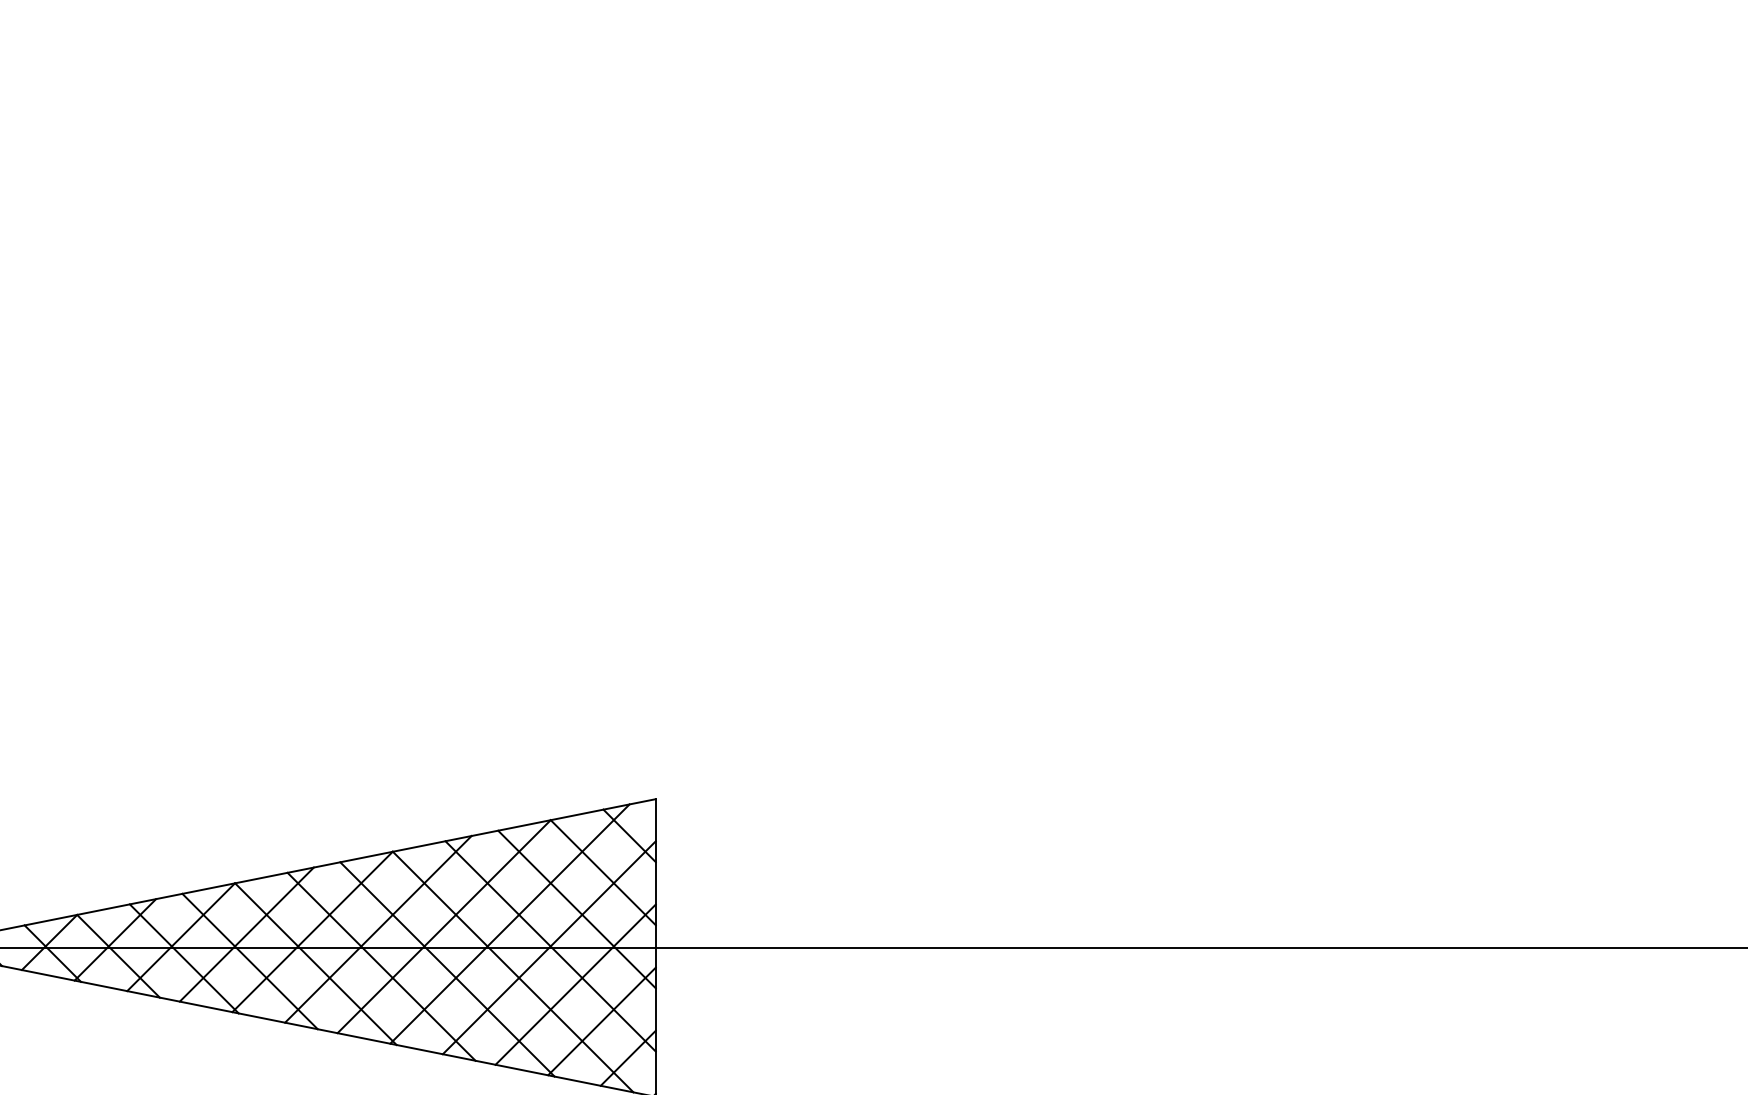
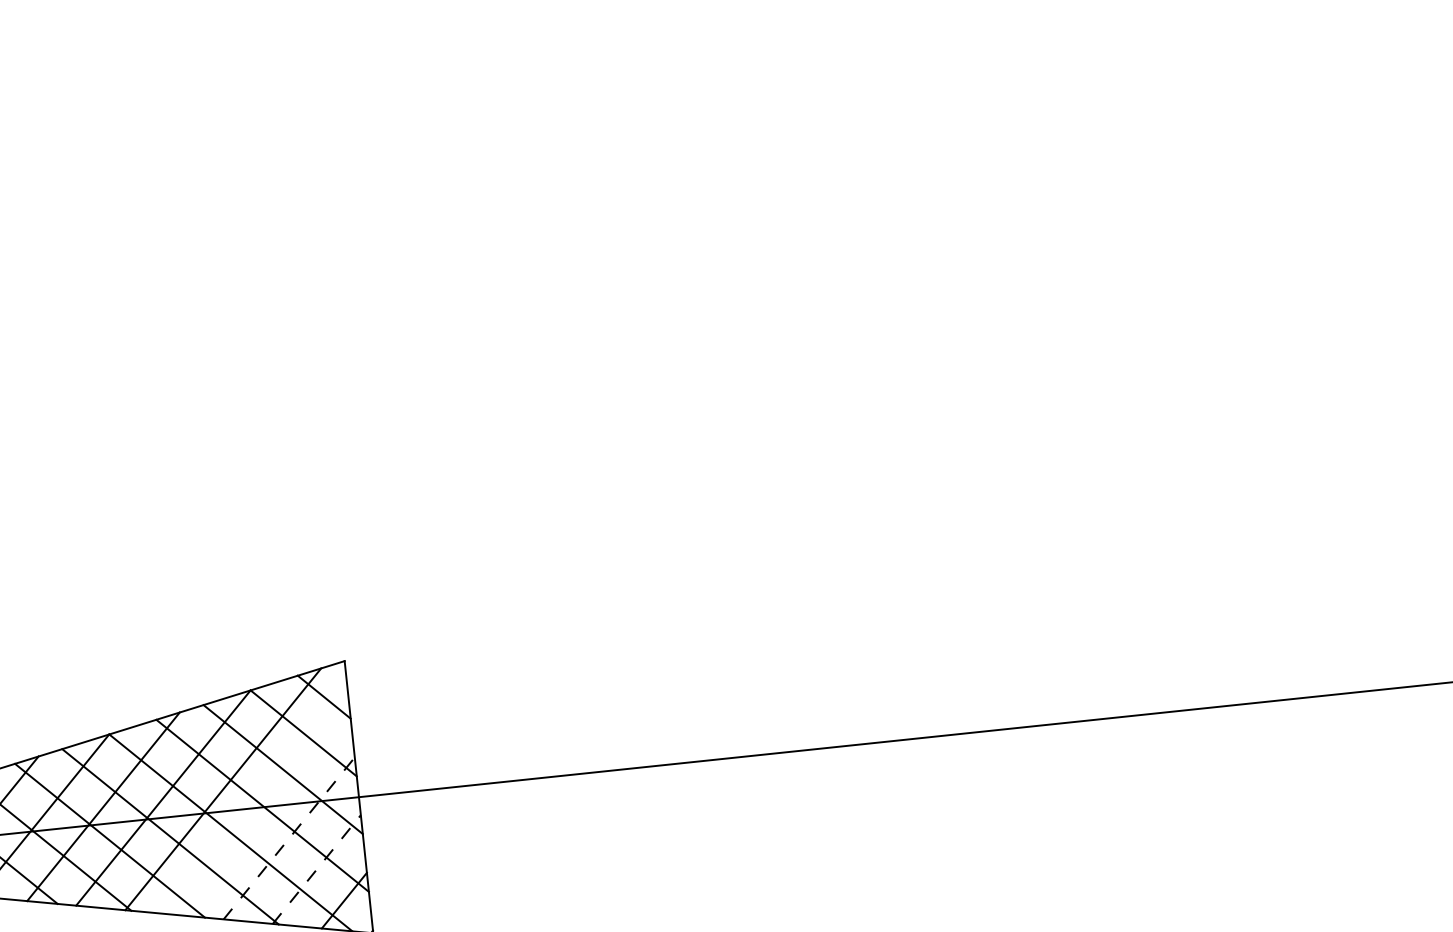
line: (548, 947) -> (260, 807), removed
line: (576, 984) -> (289, 838), solid -> dashed
line: (602, 1021) -> (317, 869), solid -> dashed

